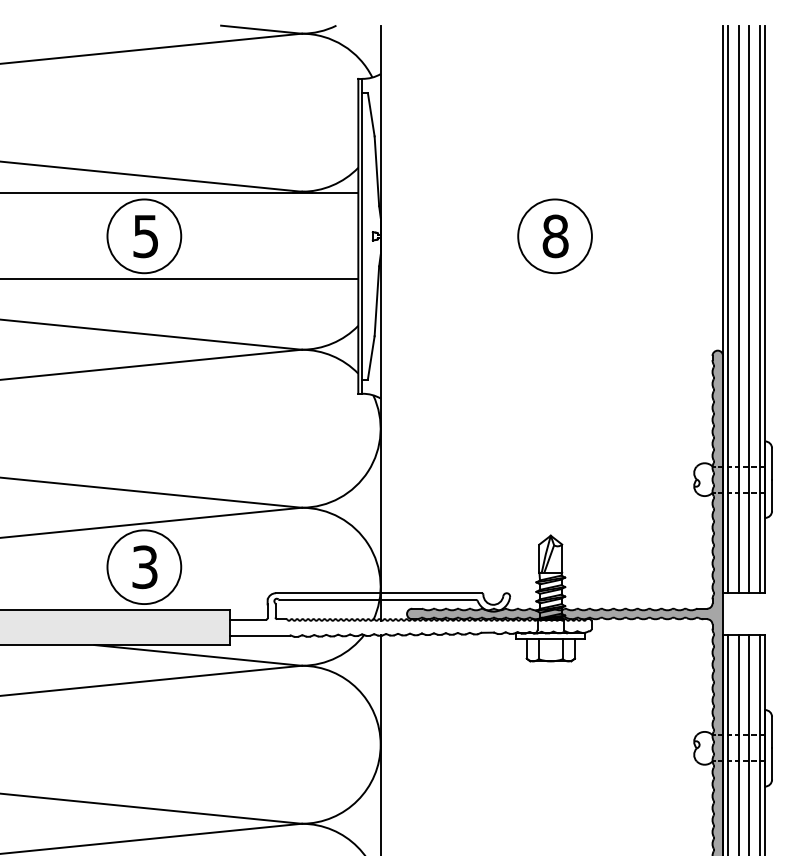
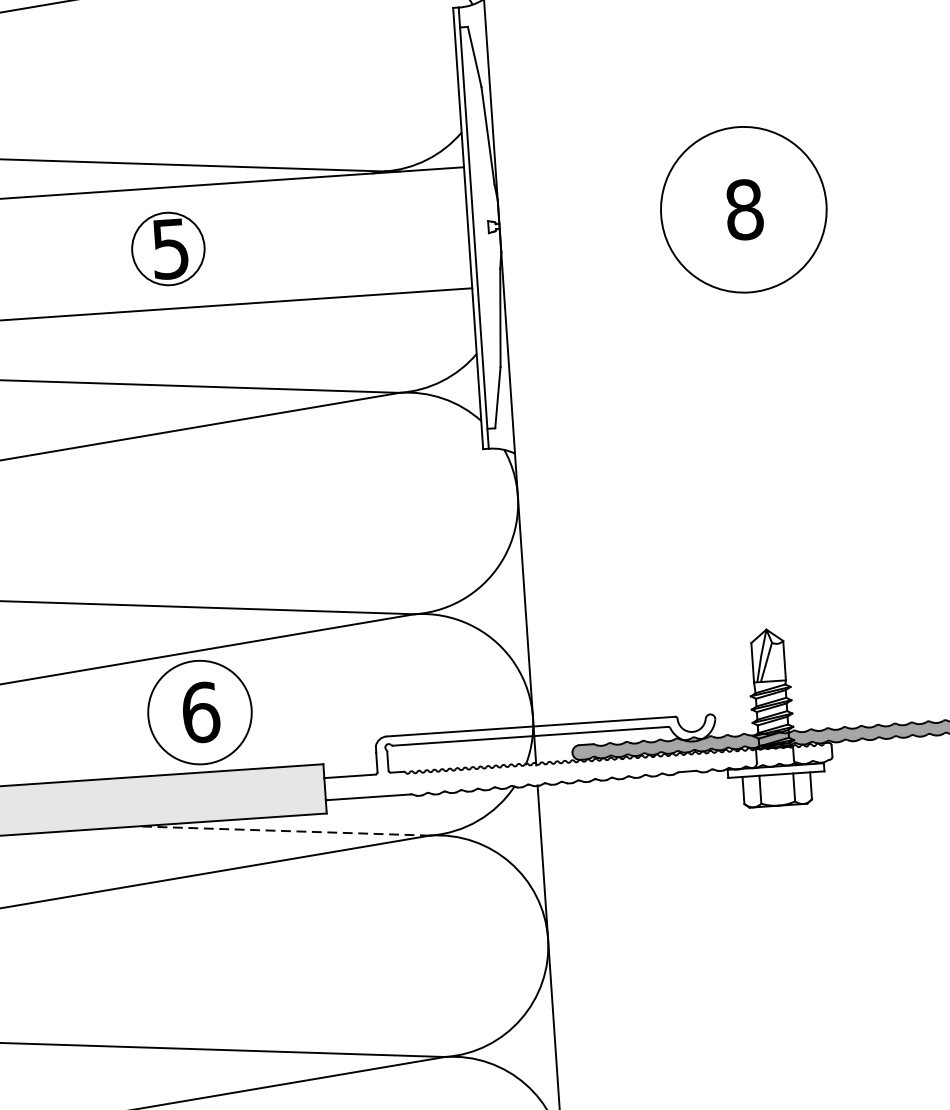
circle: (144, 236) -> (168, 249), size x0.7
circle: (554, 236) -> (743, 210), size x1.6
text: (145, 567) -> (201, 712), 3 -> 6
line: (197, 655) -> (282, 831), solid -> dashed

